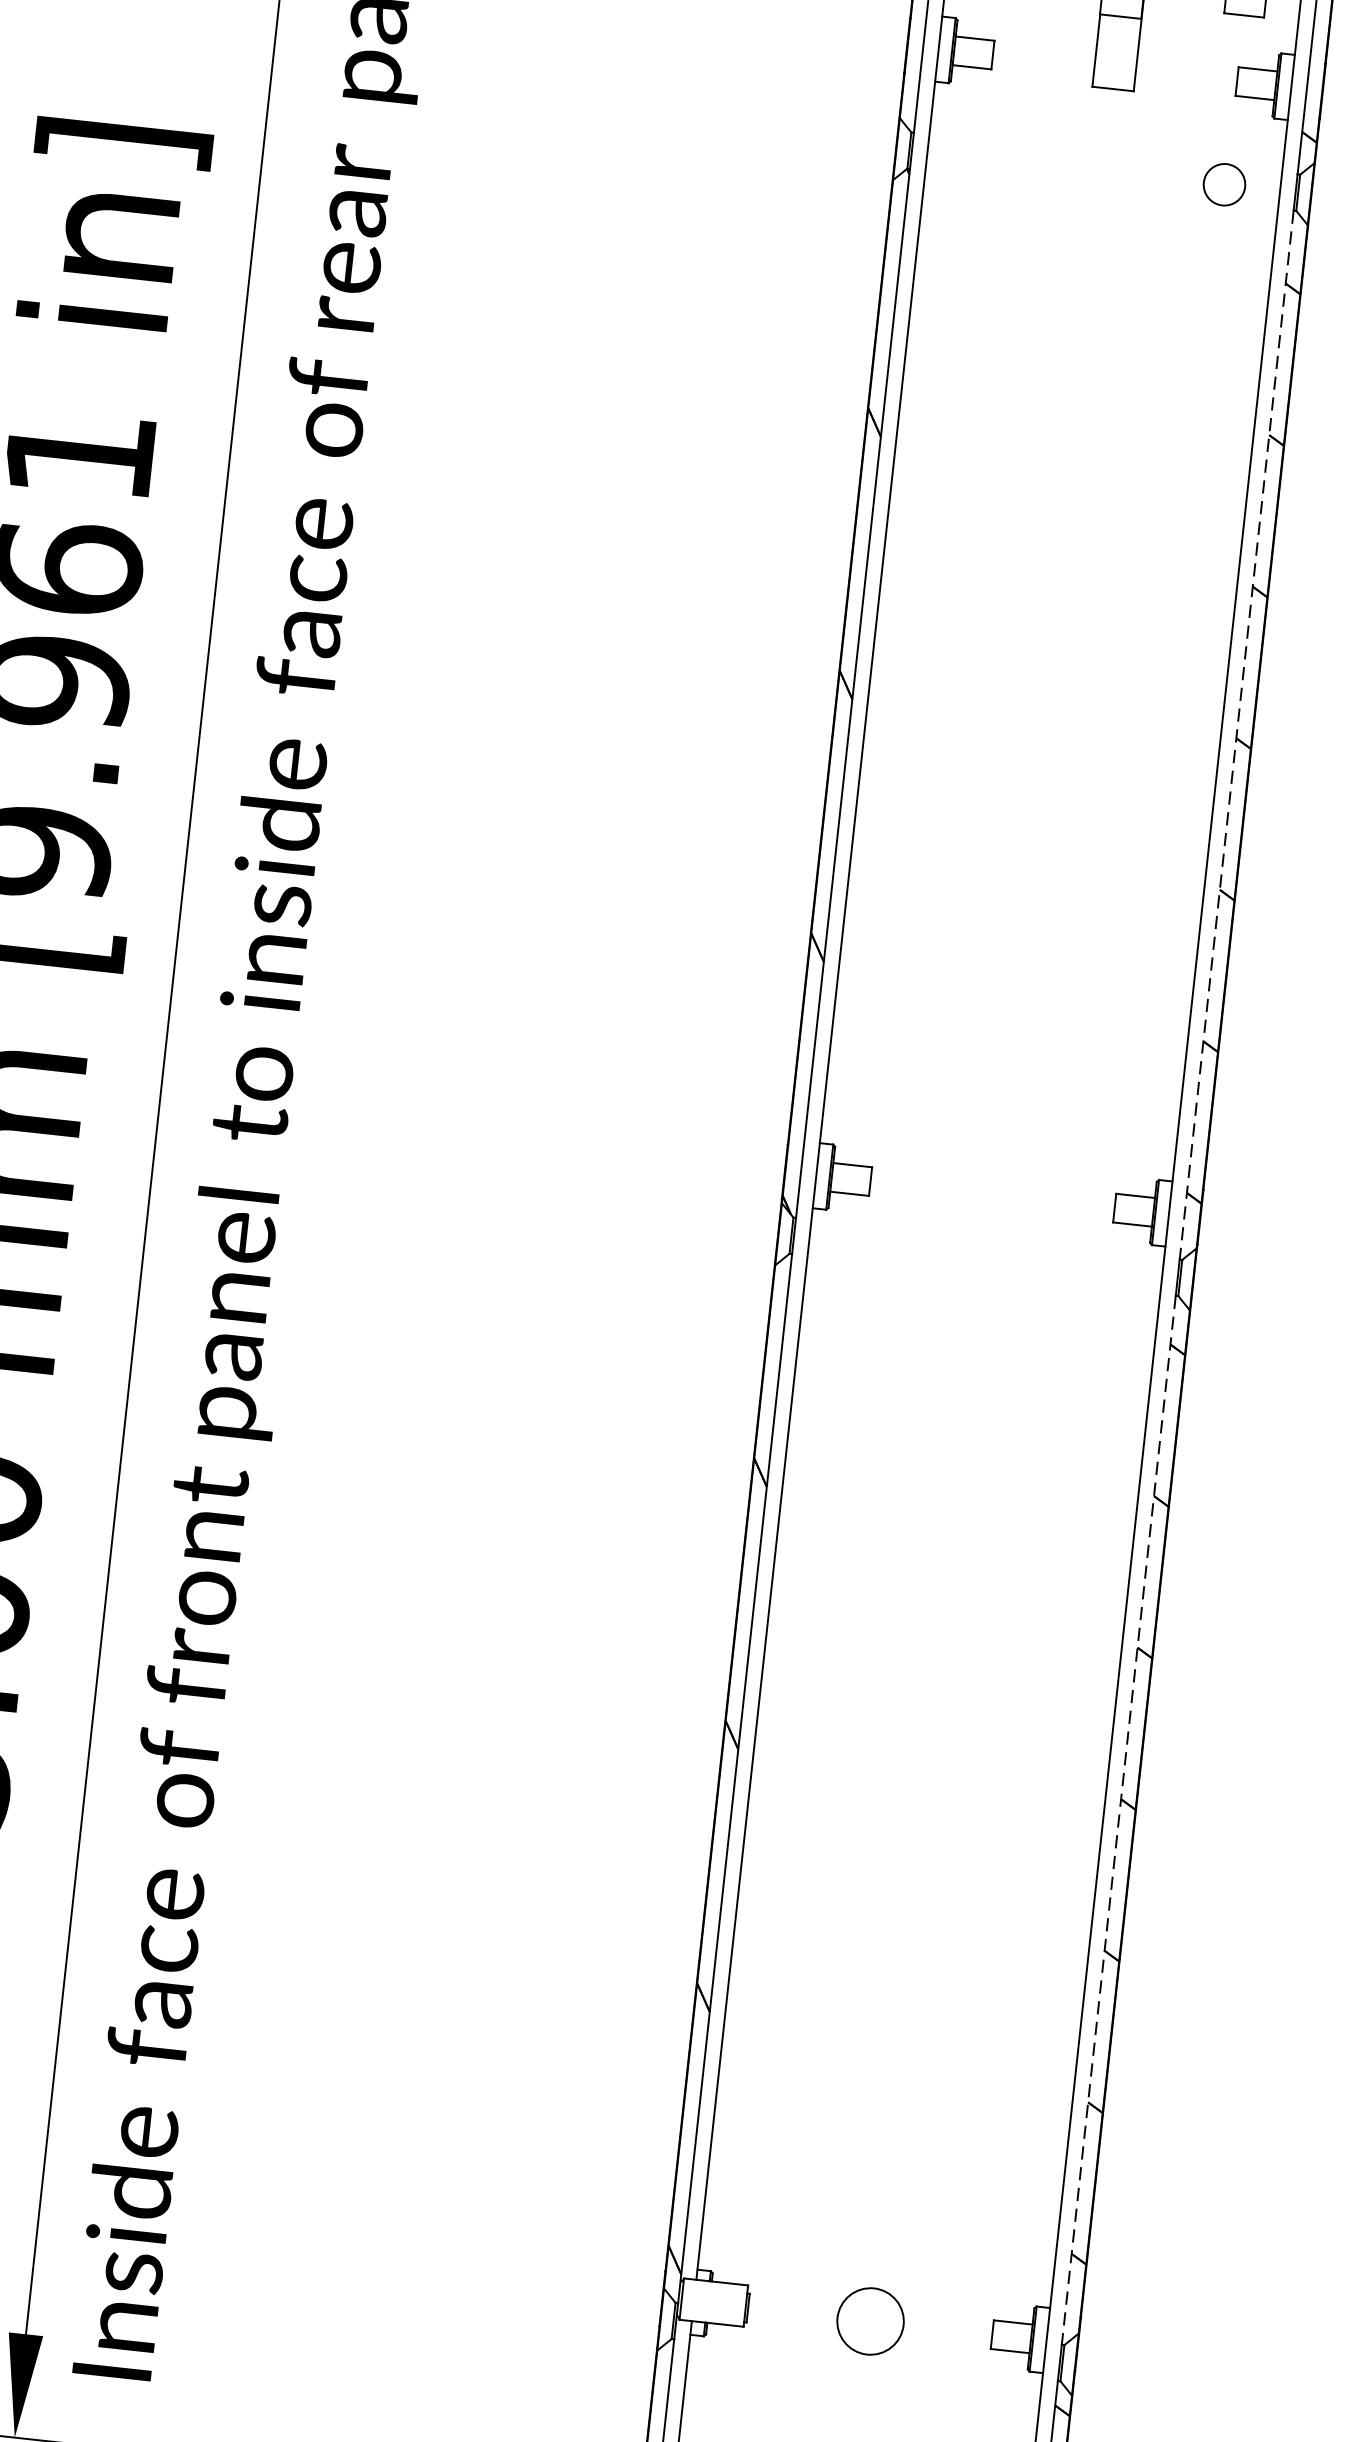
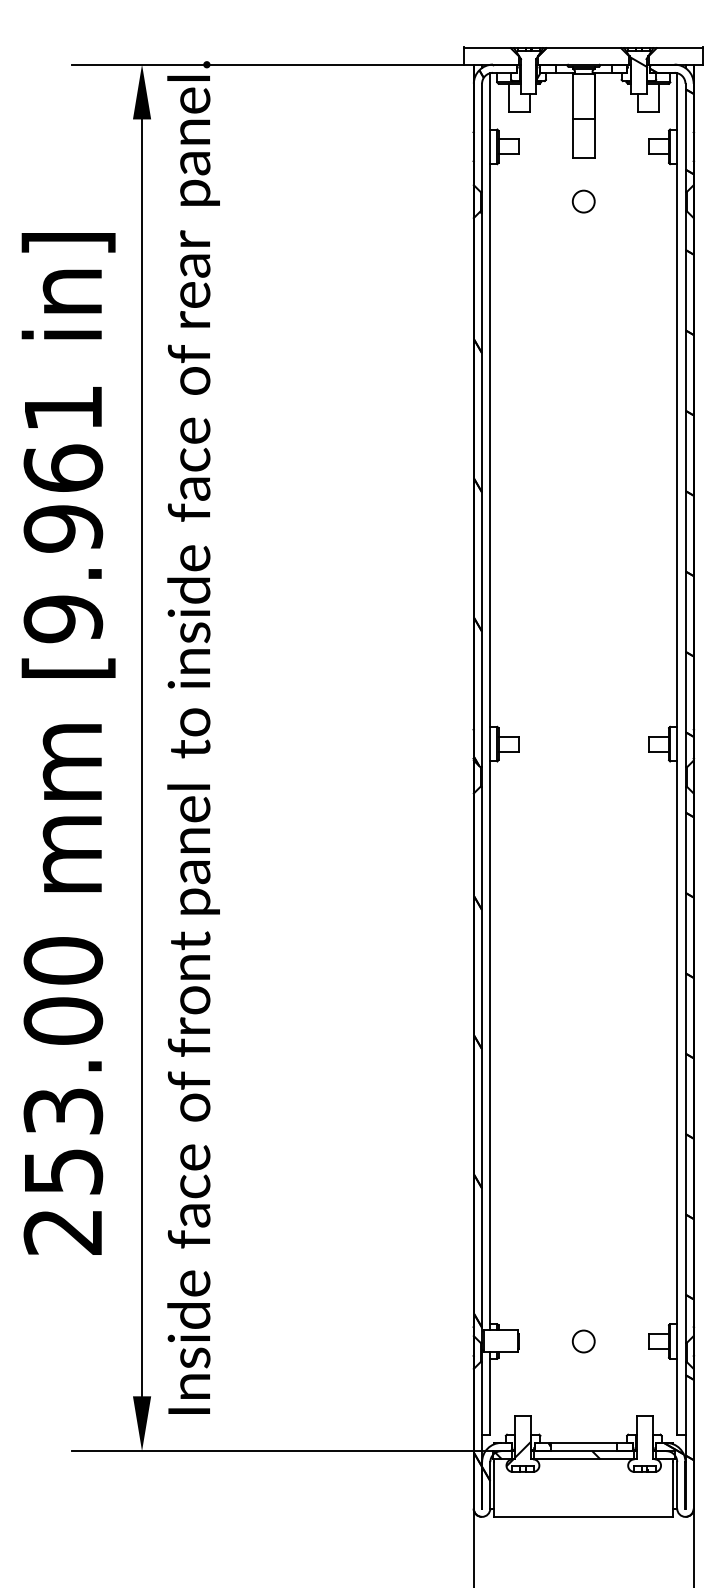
circle: (1224, 184) -> (583, 201), moved
line: (1236, 735) -> (685, 489), dashed -> solid
line: (1118, 1821) -> (685, 1065), dashed -> solid
circle: (869, 2321) -> (583, 1341), size x0.62

